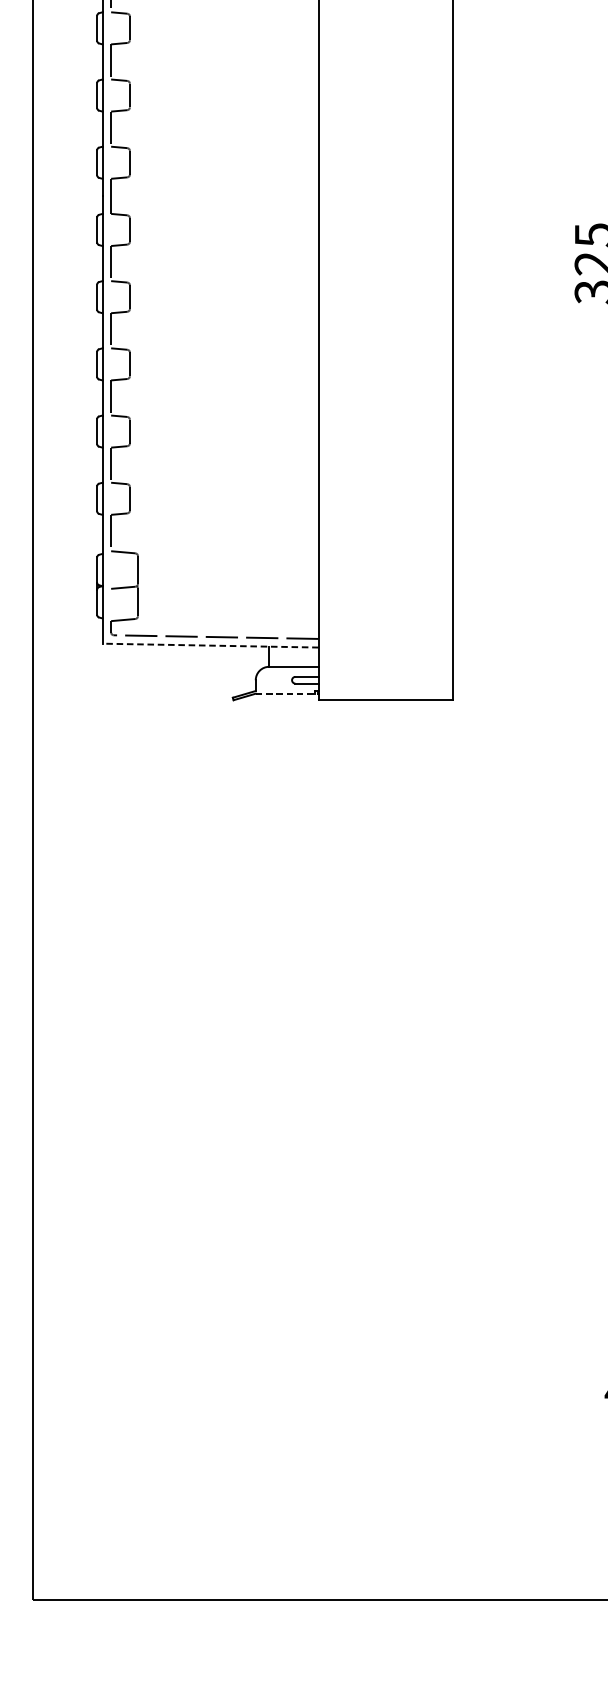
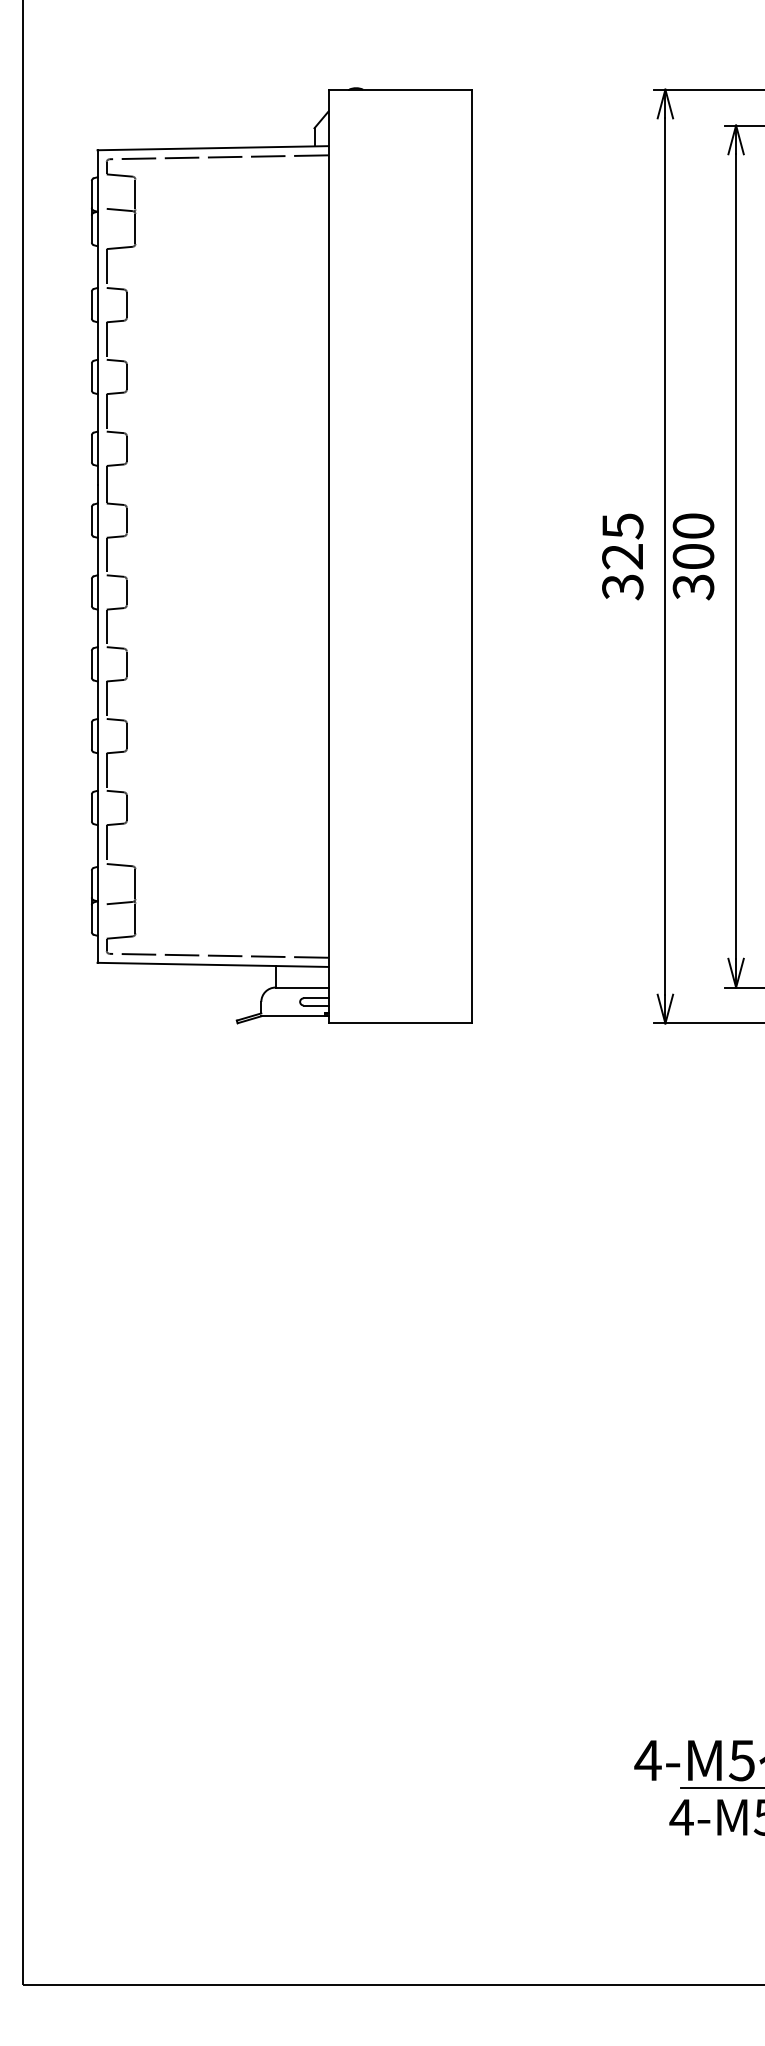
line: (211, 645) -> (213, 964), dashed -> solid
line: (284, 693) -> (292, 1016), dashed -> solid

